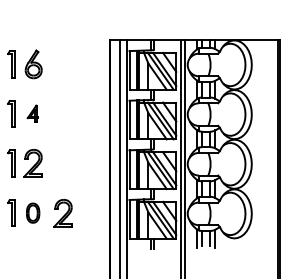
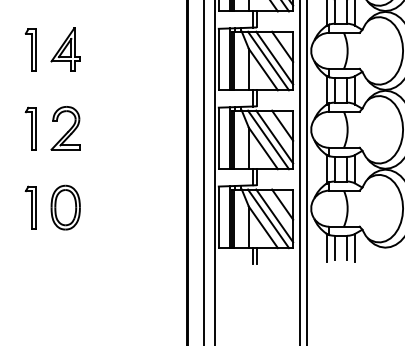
part: (32, 113) -> (64, 49), size x1.67
part: (32, 212) -> (64, 206), size x1.43
part: (62, 213) -> (112, 208), removed

